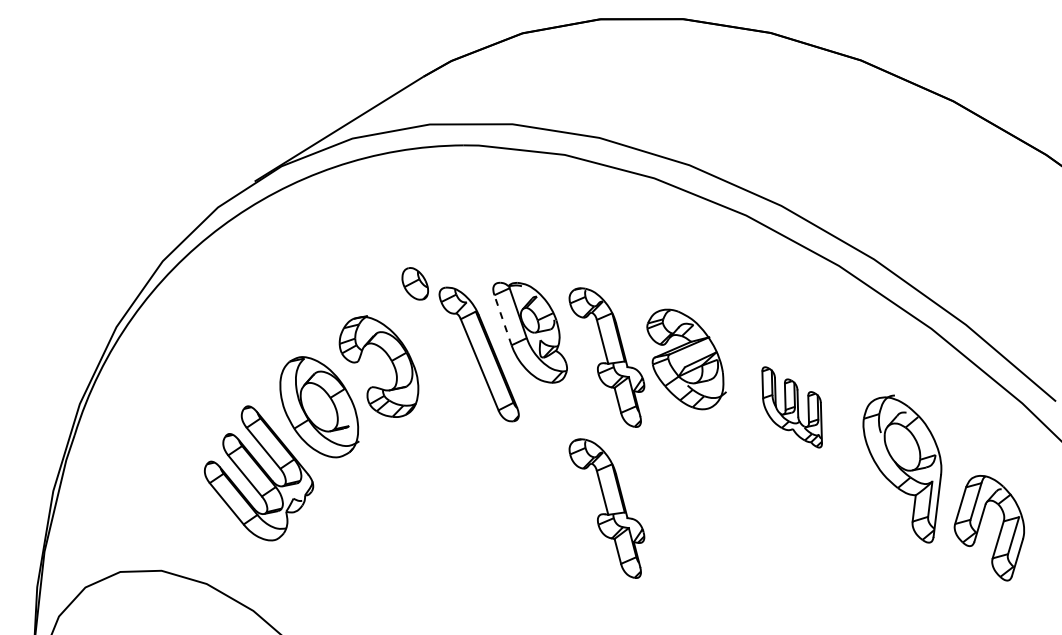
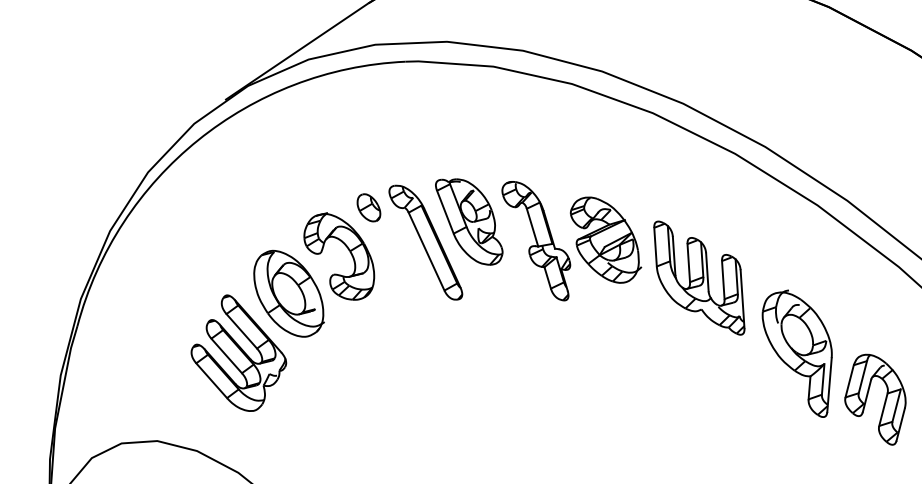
part: (414, 283) -> (368, 207), moved
line: (502, 319) -> (444, 211), dashed -> solid
part: (791, 407) -> (698, 278), size x1.67
part: (902, 468) -> (798, 353), moved
part: (606, 508) -> (541, 372), removed
part: (980, 525) -> (867, 397), moved

